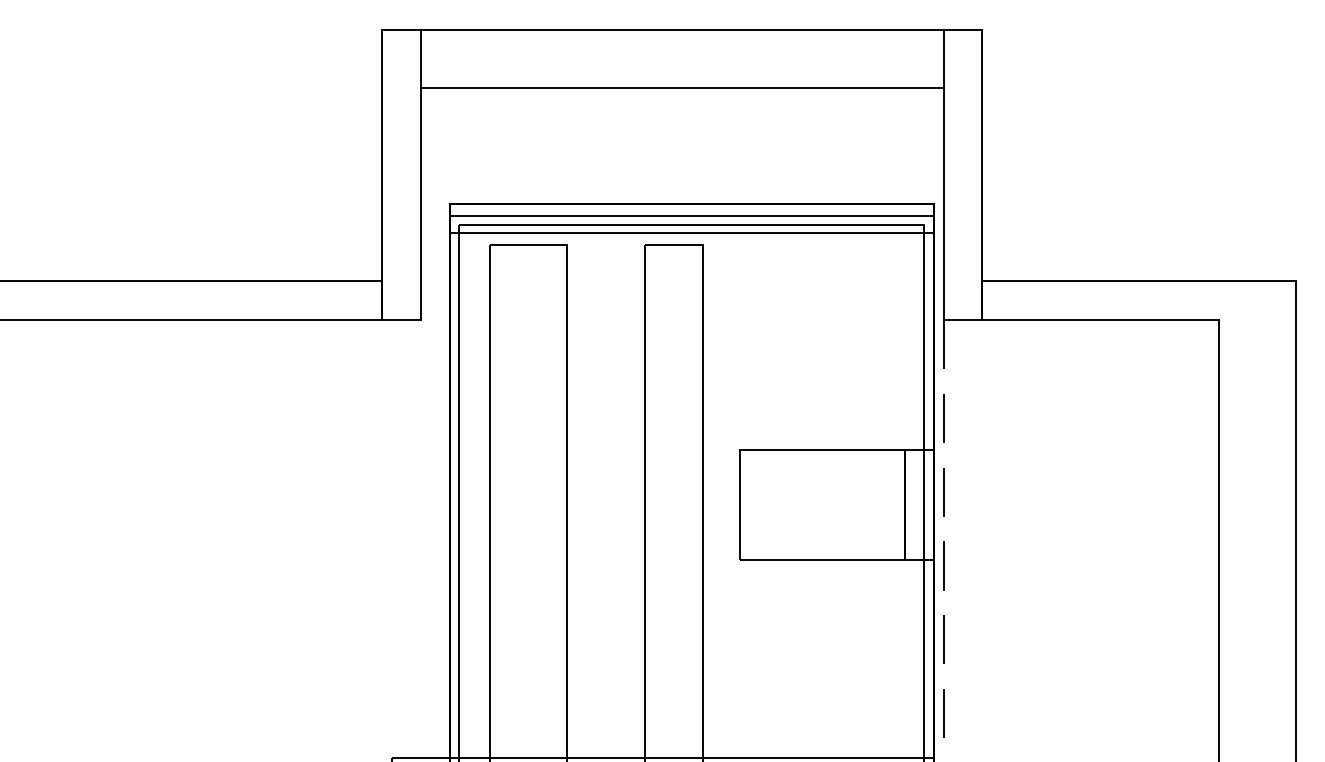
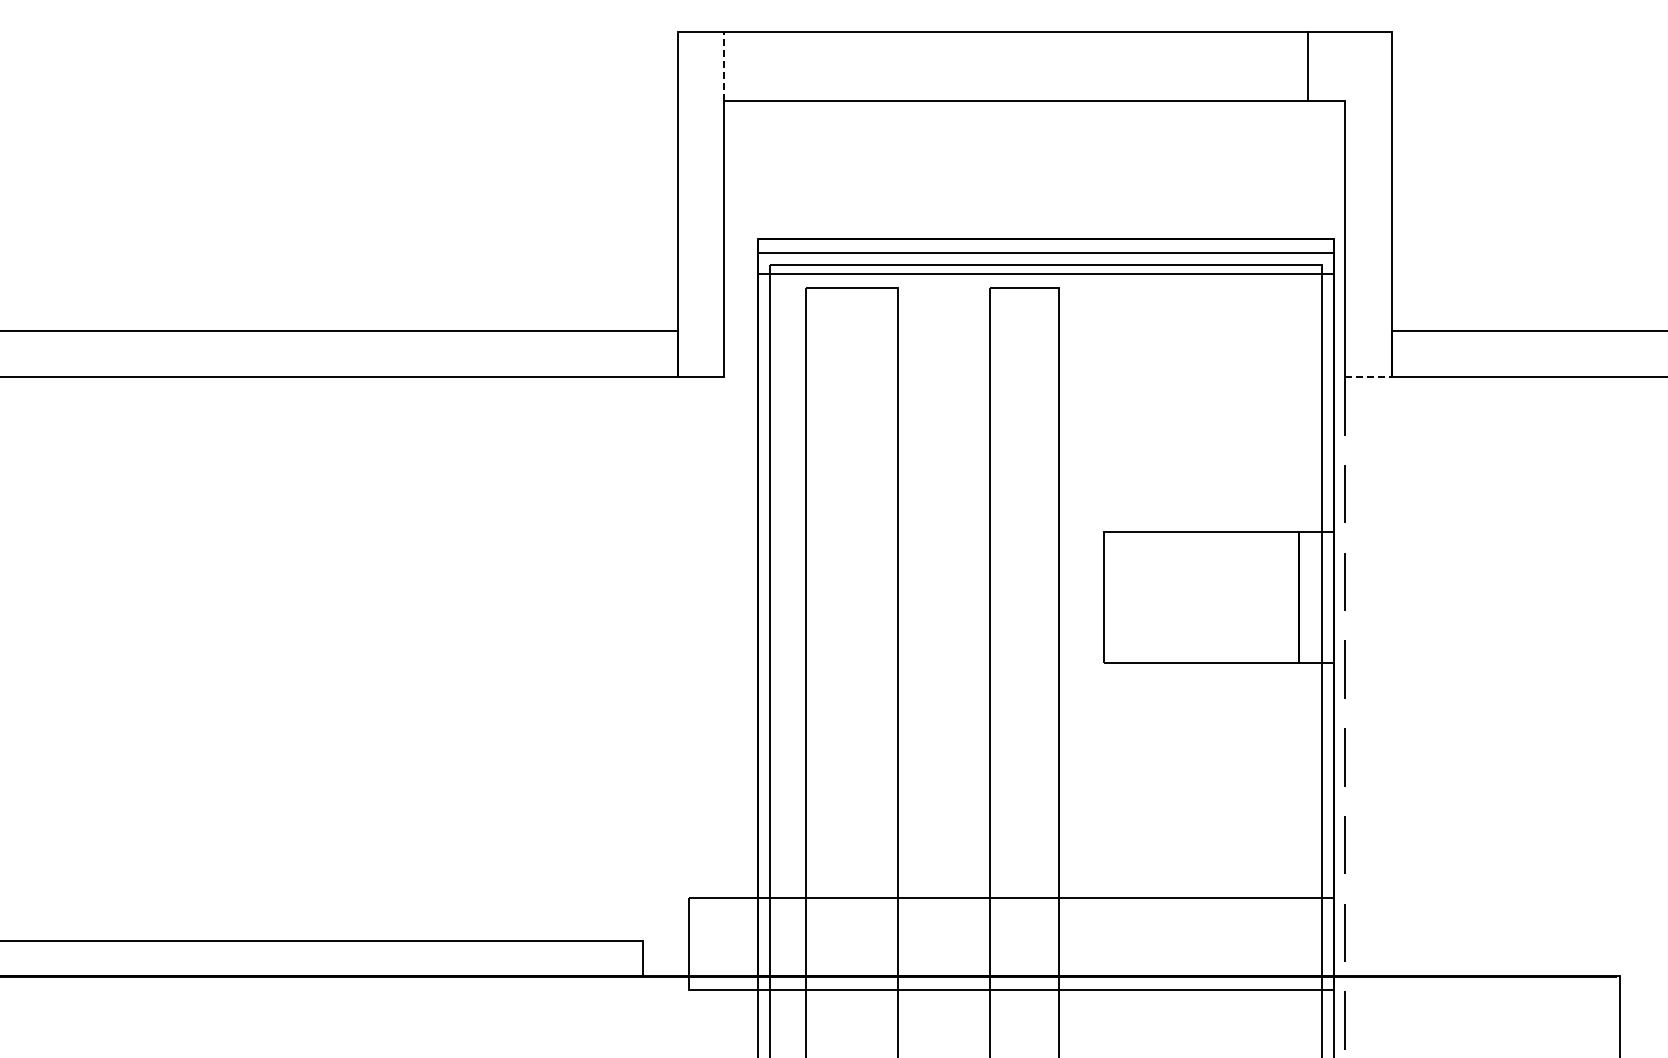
line: (943, 57) -> (1308, 65), moved
line: (420, 58) -> (723, 66), solid -> dashed
line: (963, 320) -> (1369, 377), solid -> dashed

